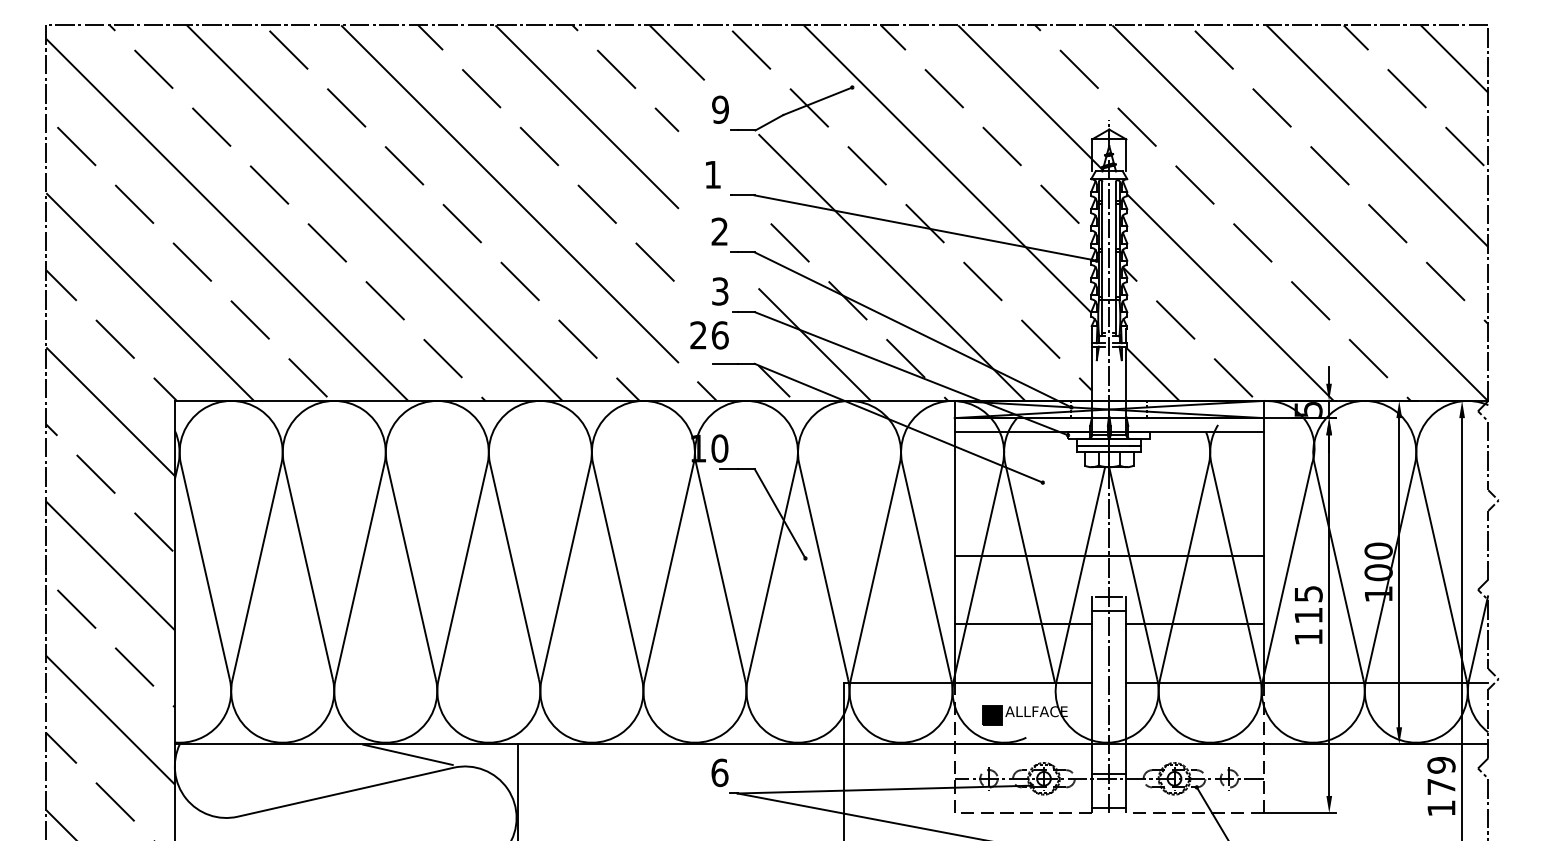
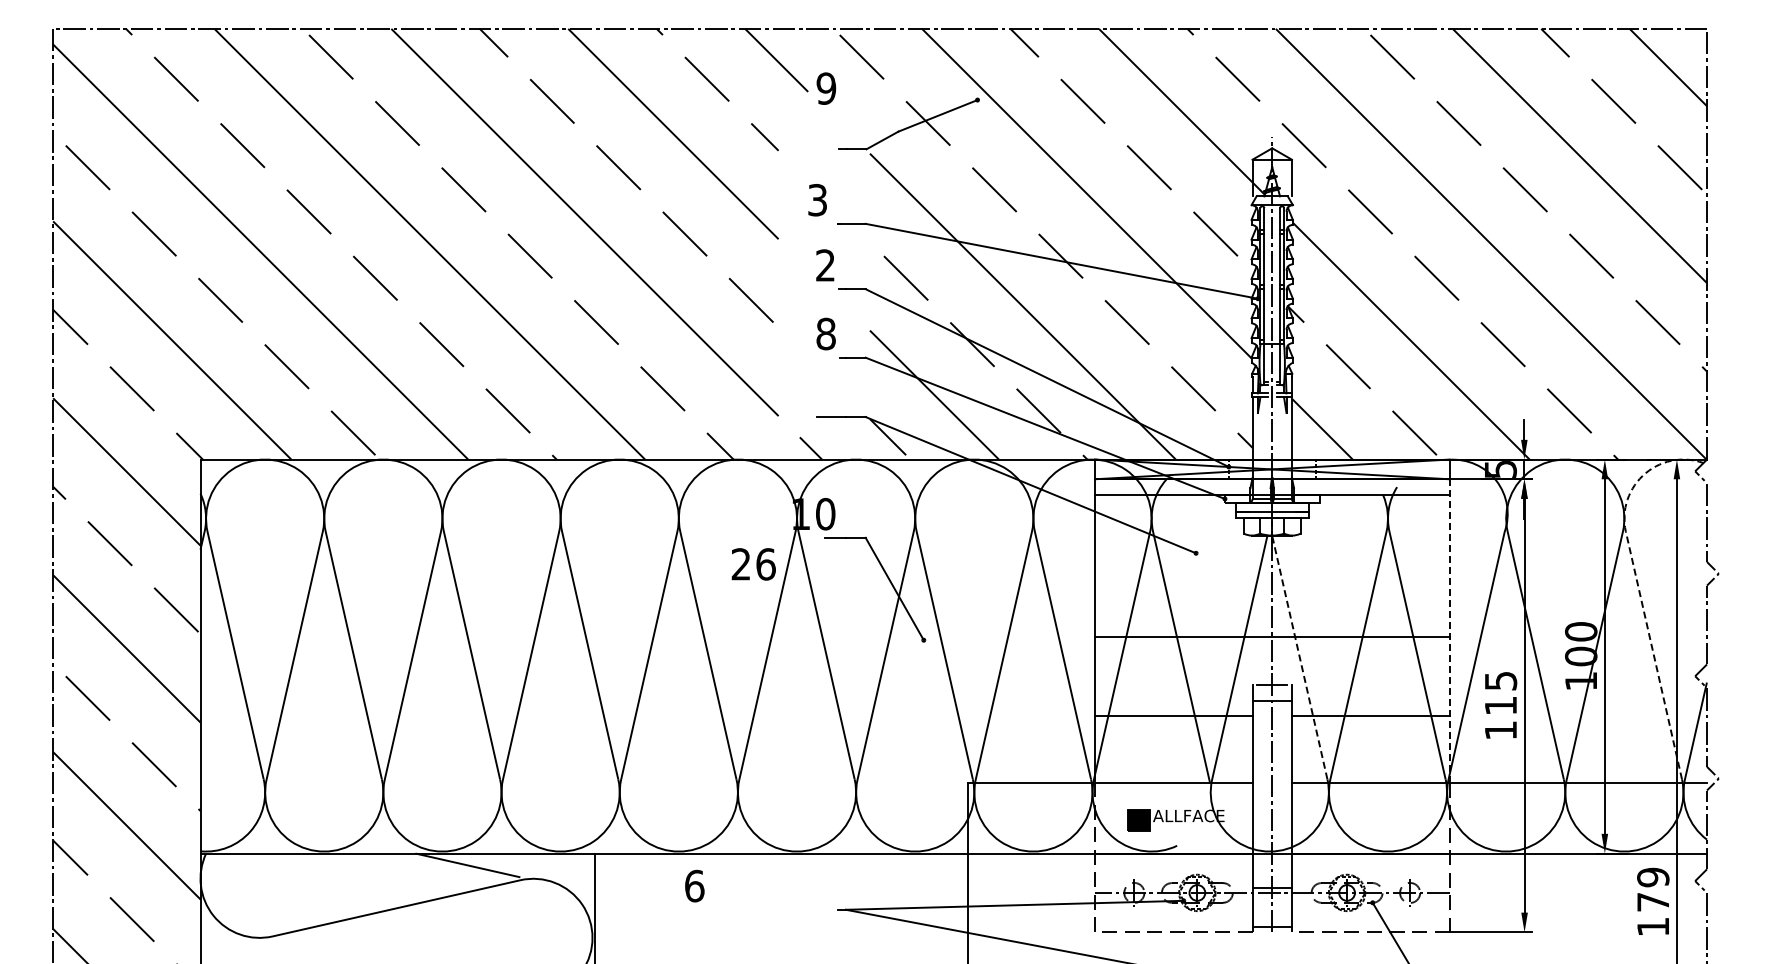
text: (720, 109) -> (826, 88), moved
text: (712, 175) -> (817, 200), 1 -> 3
text: (719, 291) -> (825, 333), 3 -> 8
text: (709, 335) -> (753, 564), moved
line: (1423, 489) -> (1632, 561), solid -> dashed
line: (1263, 549) -> (1449, 630), solid -> dashed
line: (1133, 573) -> (1299, 657), solid -> dashed
text: (719, 772) -> (694, 885), moved

